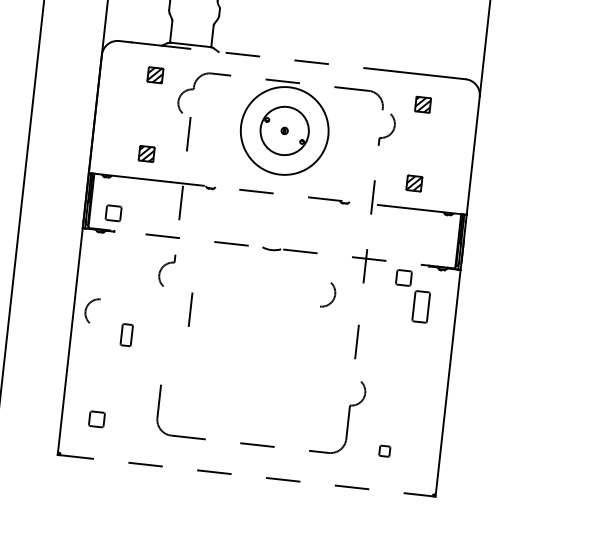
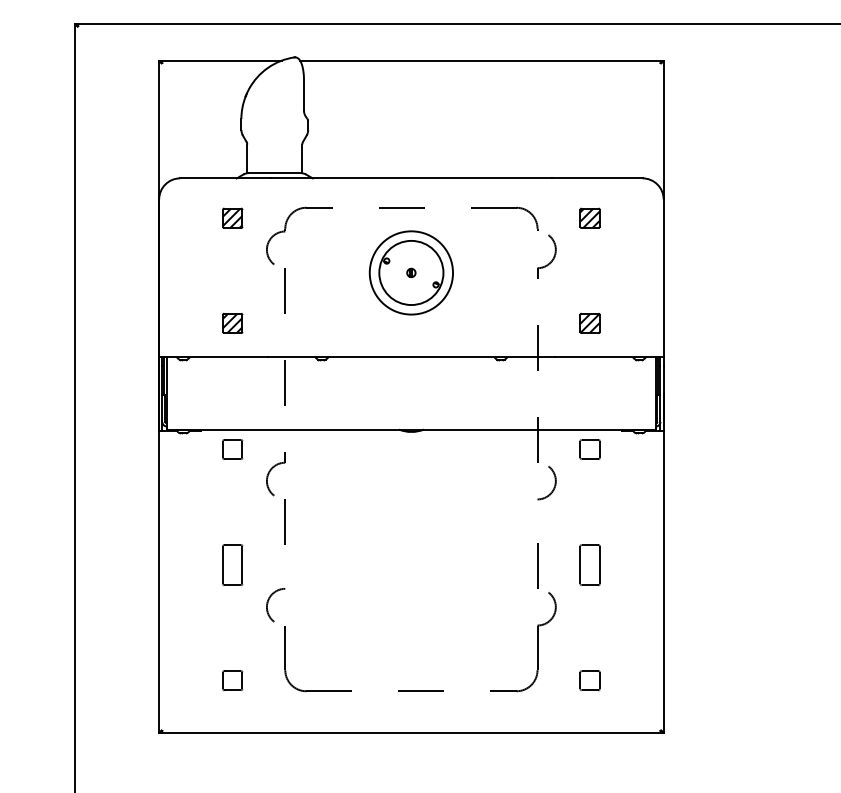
line: (291, 60) -> (410, 178), dashed -> solid
circle: (284, 130) -> (411, 272), size x0.71
line: (277, 194) -> (411, 357), dashed -> solid
part: (113, 213) -> (232, 449), moved
line: (271, 248) -> (411, 429), dashed -> solid
arc: (334, 295) -> (554, 482), moved
part: (420, 307) -> (589, 565), moved
arc: (86, 308) -> (268, 603), moved
line: (190, 308) -> (284, 521), moved
part: (126, 335) -> (232, 565), size x1.43
line: (357, 341) -> (537, 565), moved
part: (96, 419) -> (232, 680), moved
part: (384, 450) -> (589, 680), size x1.43
line: (246, 475) -> (411, 733), dashed -> solid

